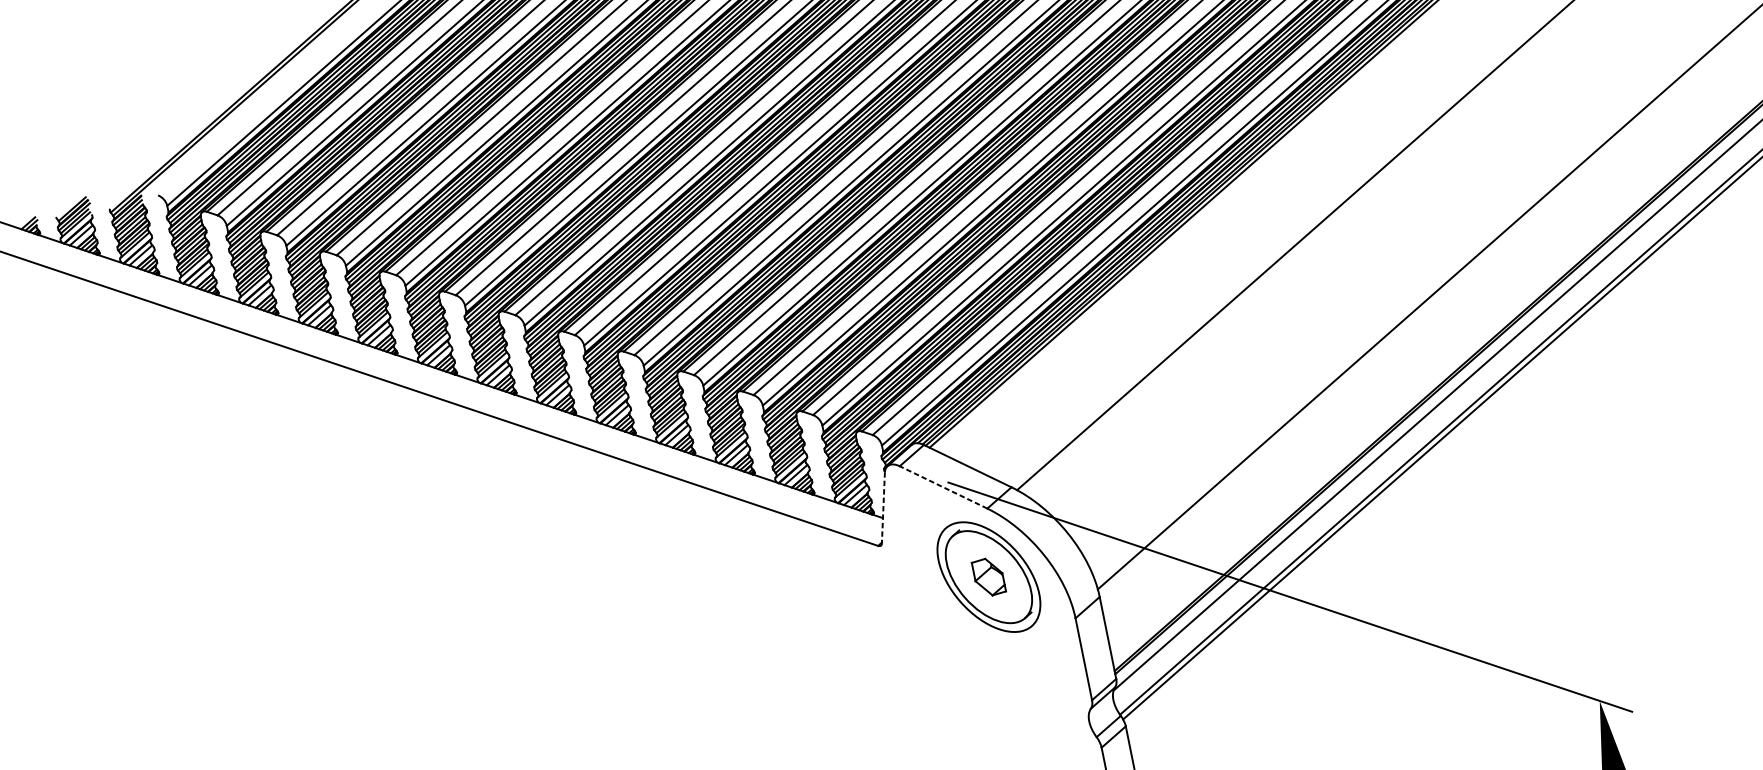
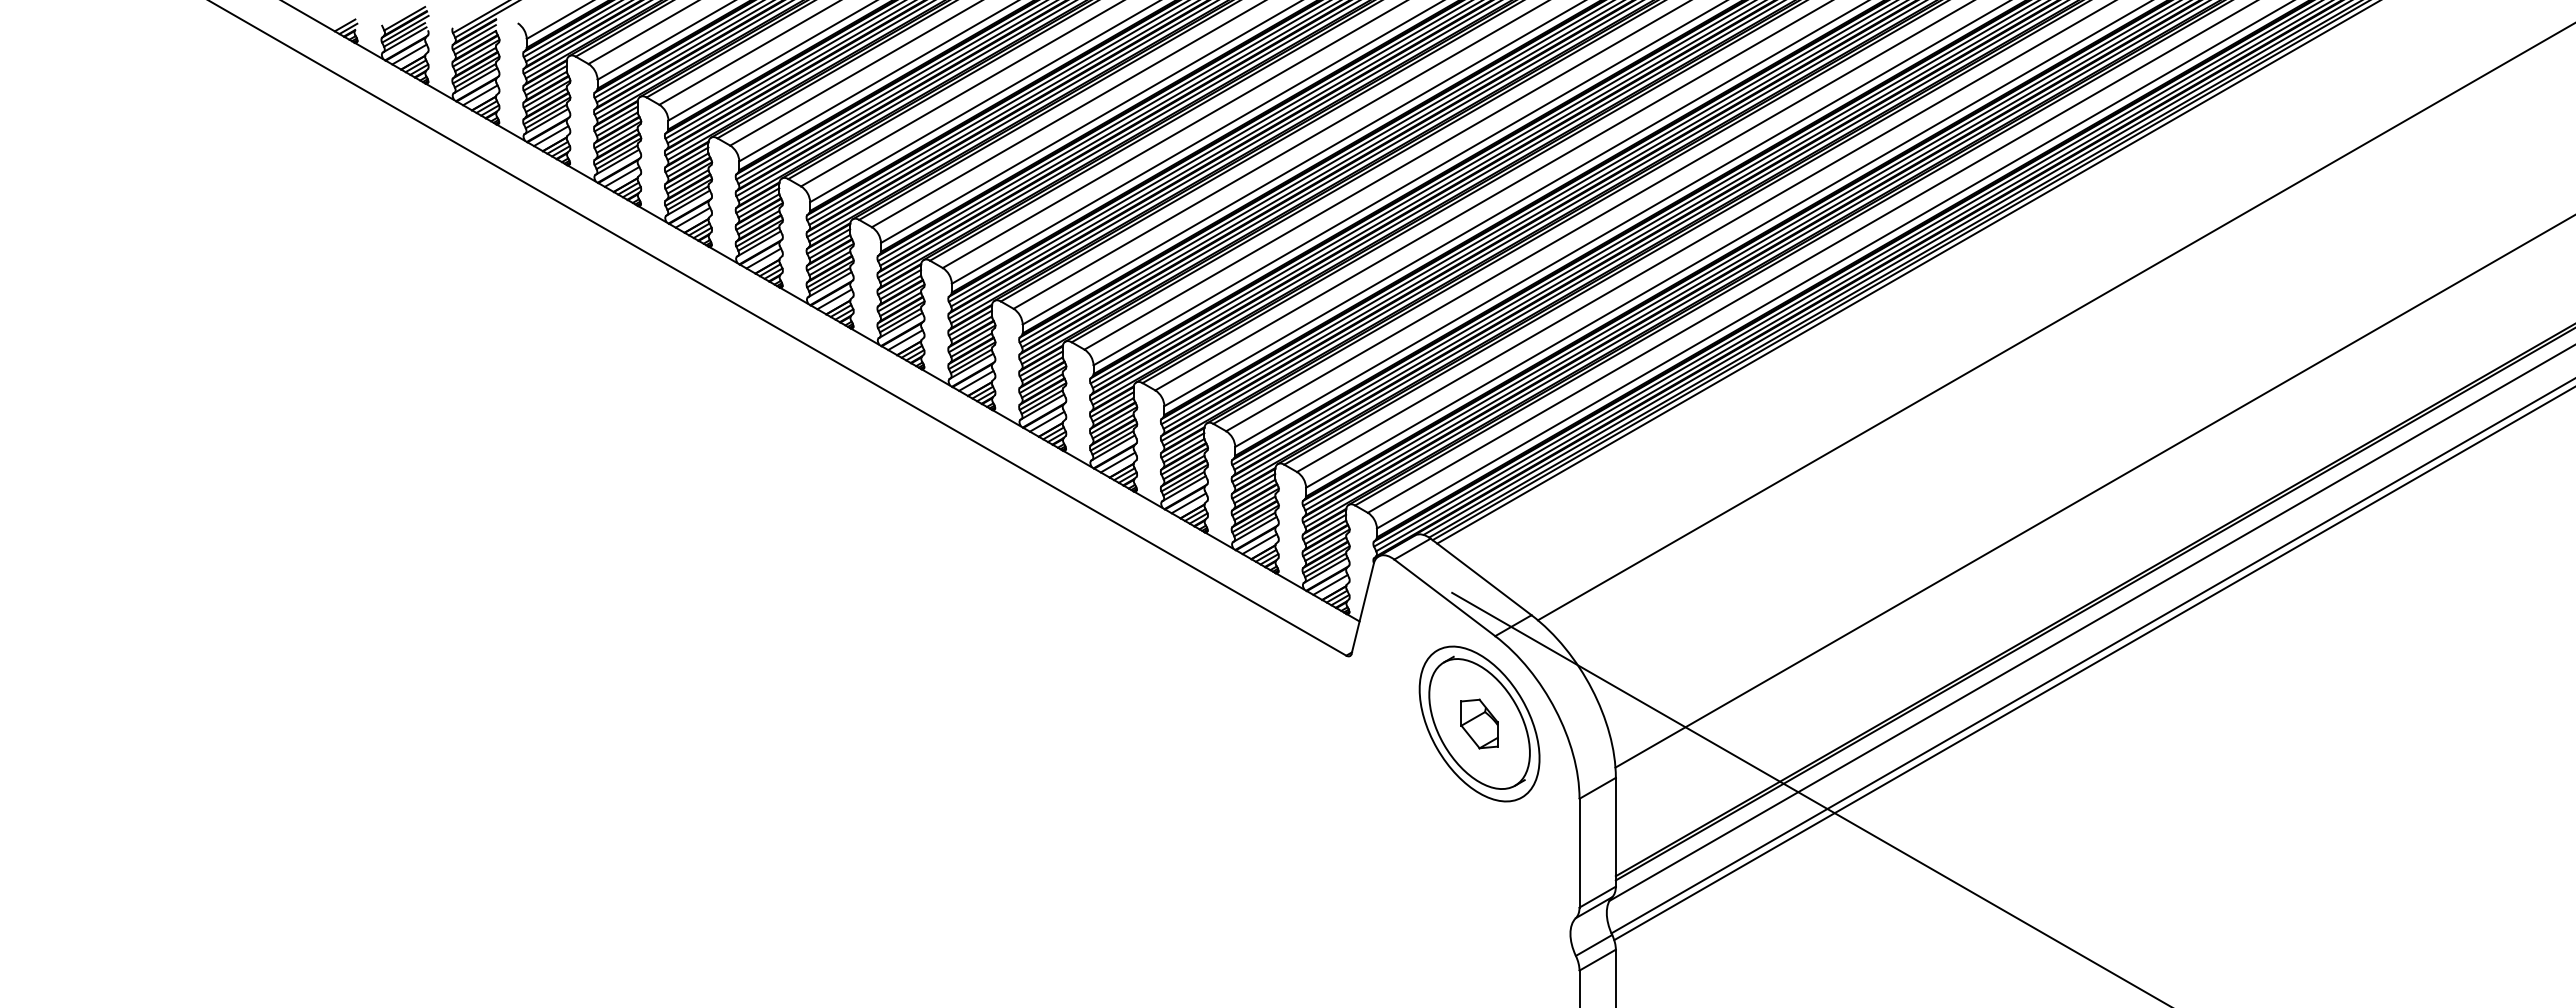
line: (943, 487) -> (1444, 597), dashed -> solid
line: (883, 507) -> (1362, 608), dashed -> solid

